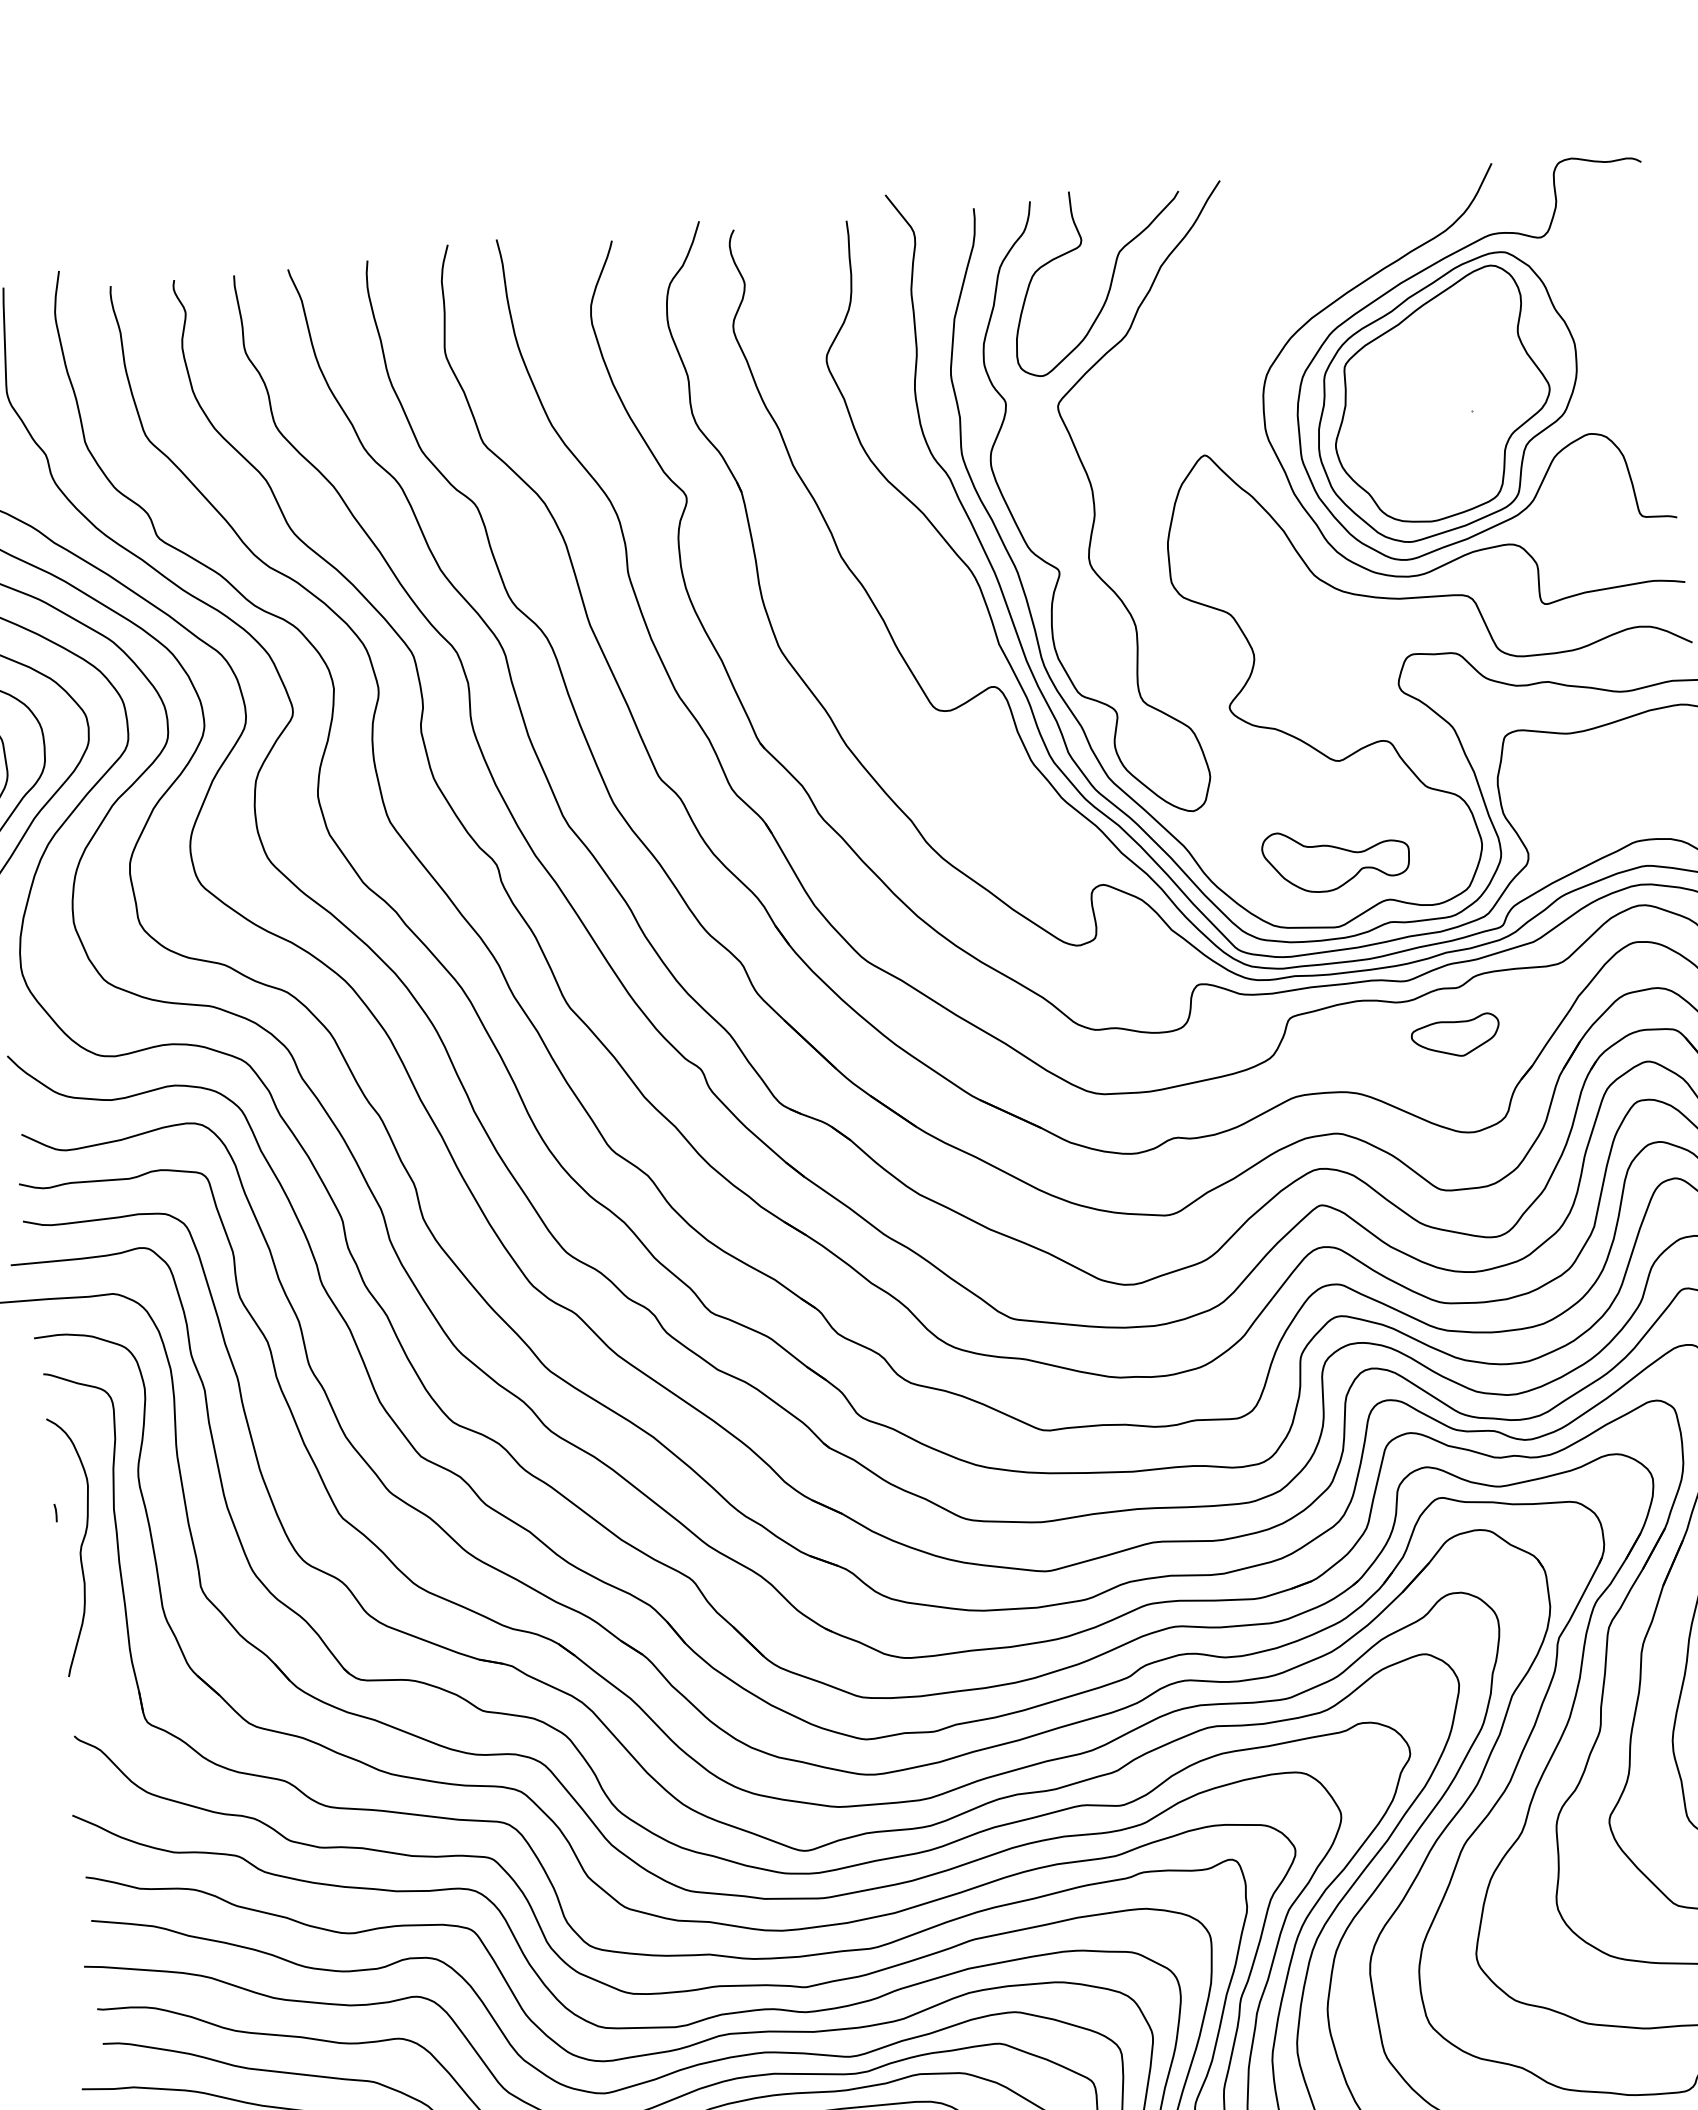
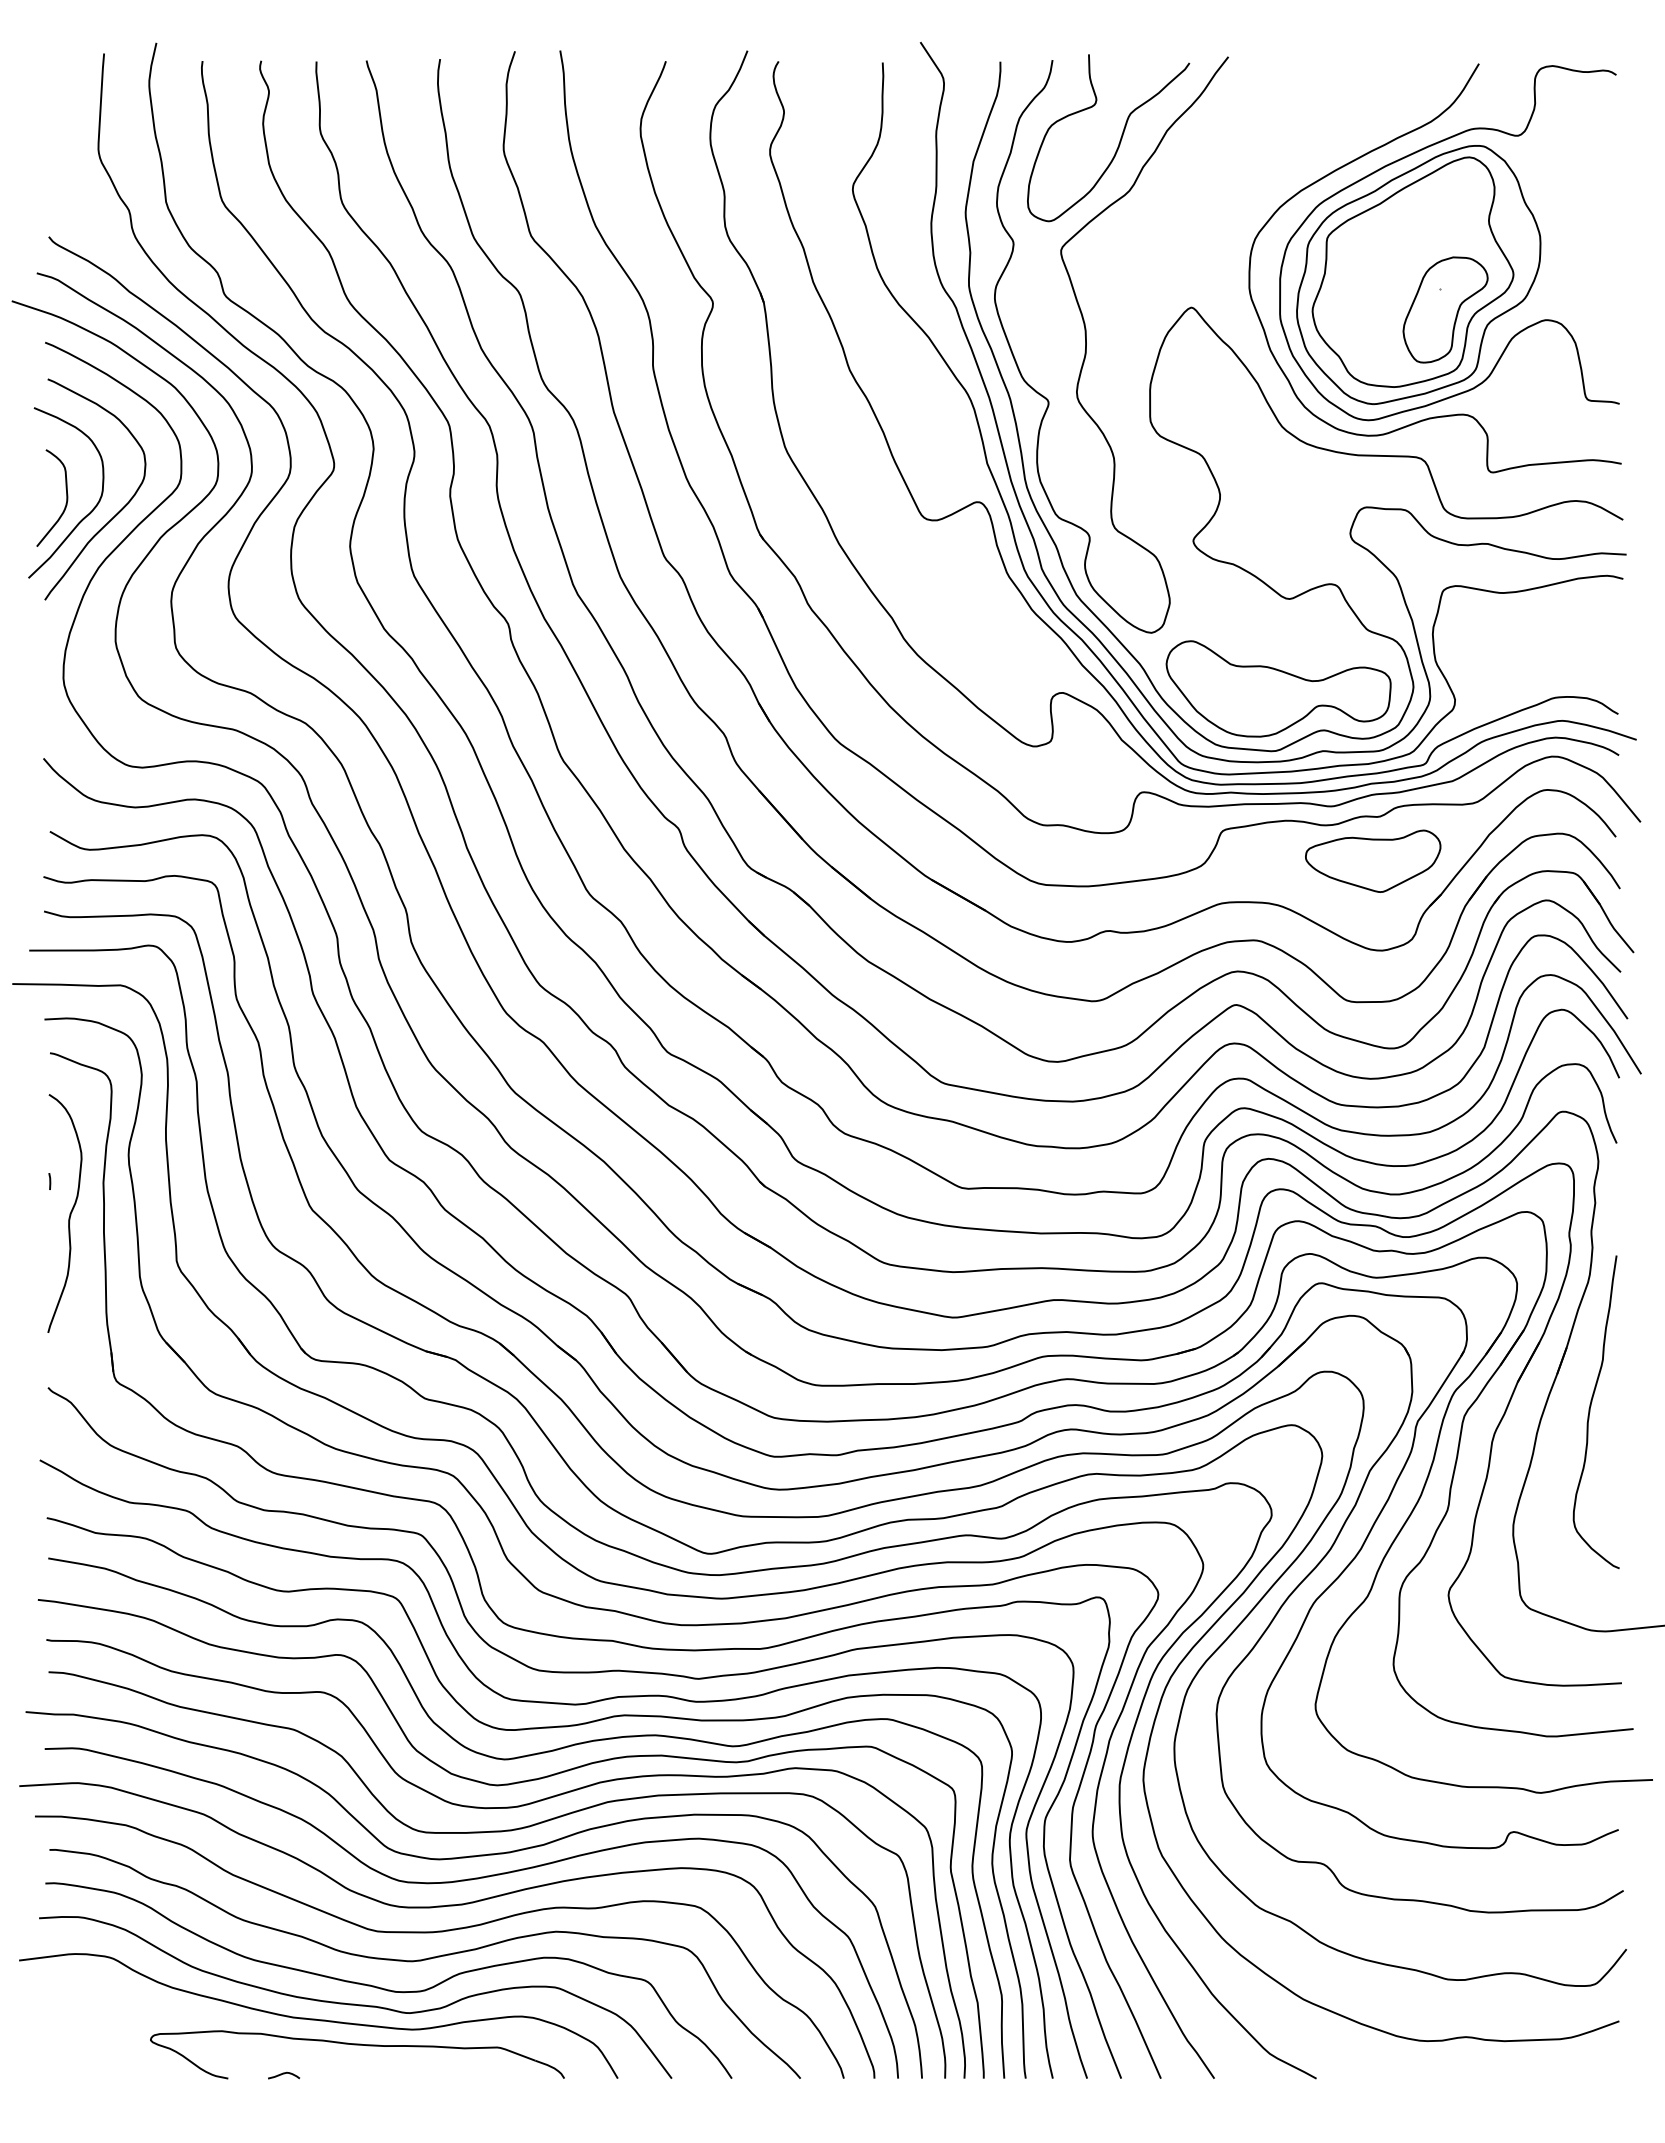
part: (1479, 432) -> (1445, 309), added
part: (1336, 858) -> (1278, 688), size x1.67
part: (1455, 1035) -> (1373, 860), size x1.67

